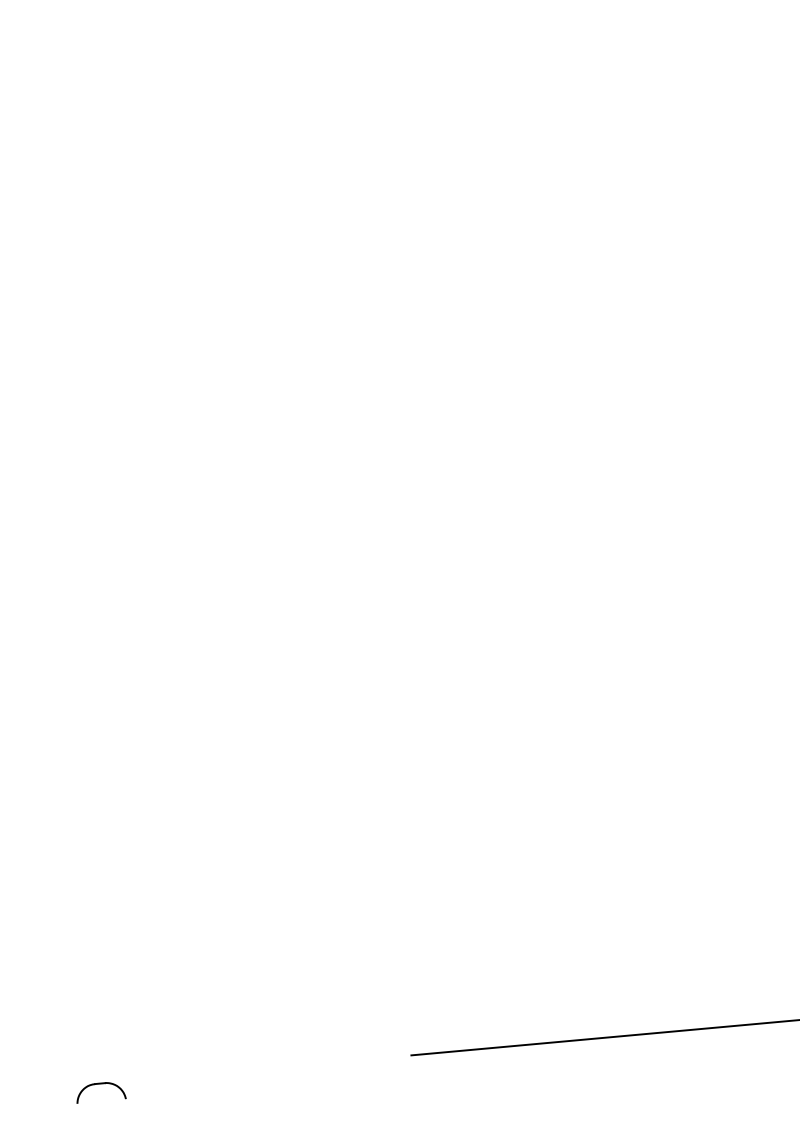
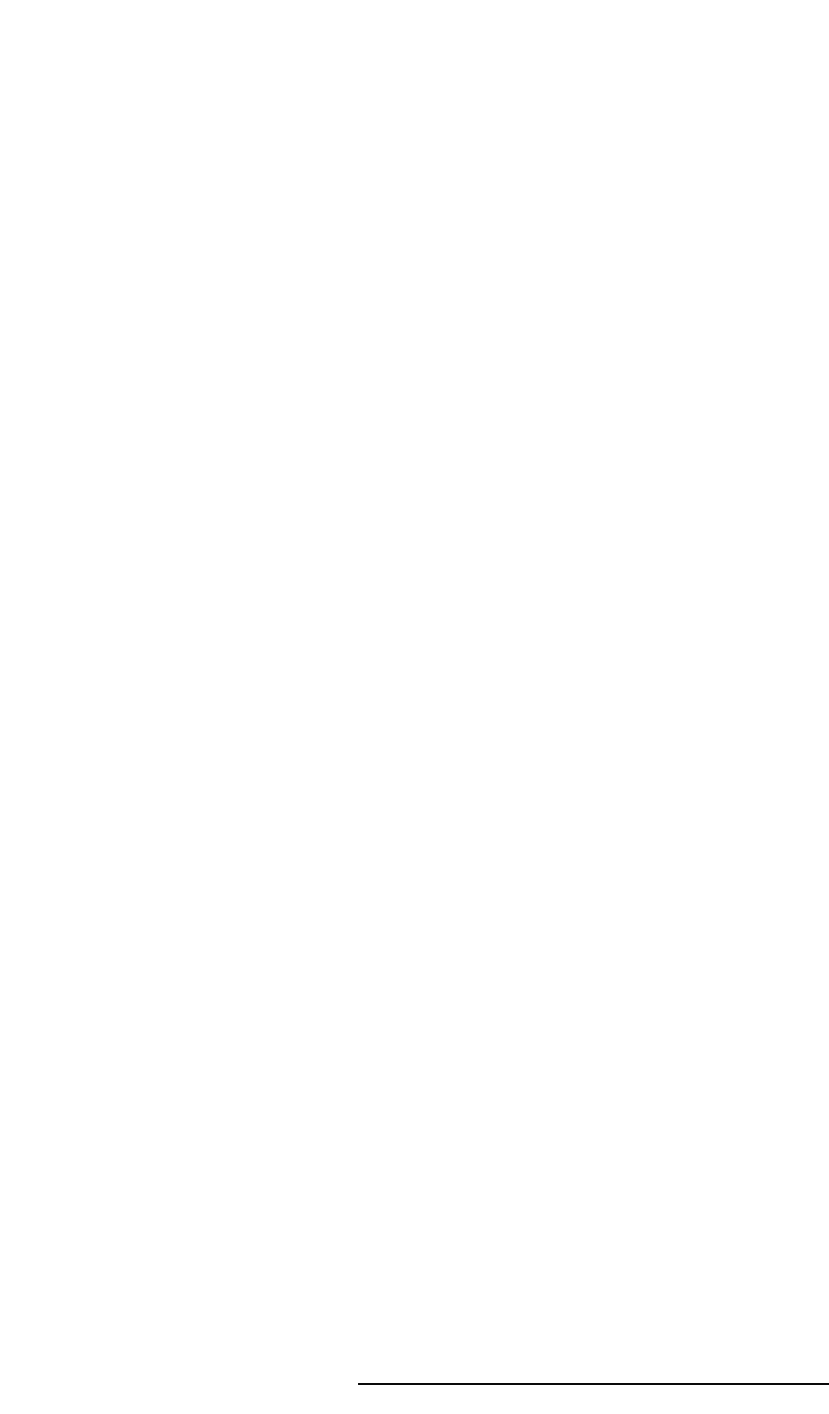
part: (99, 1083) -> (57, 1383), removed

